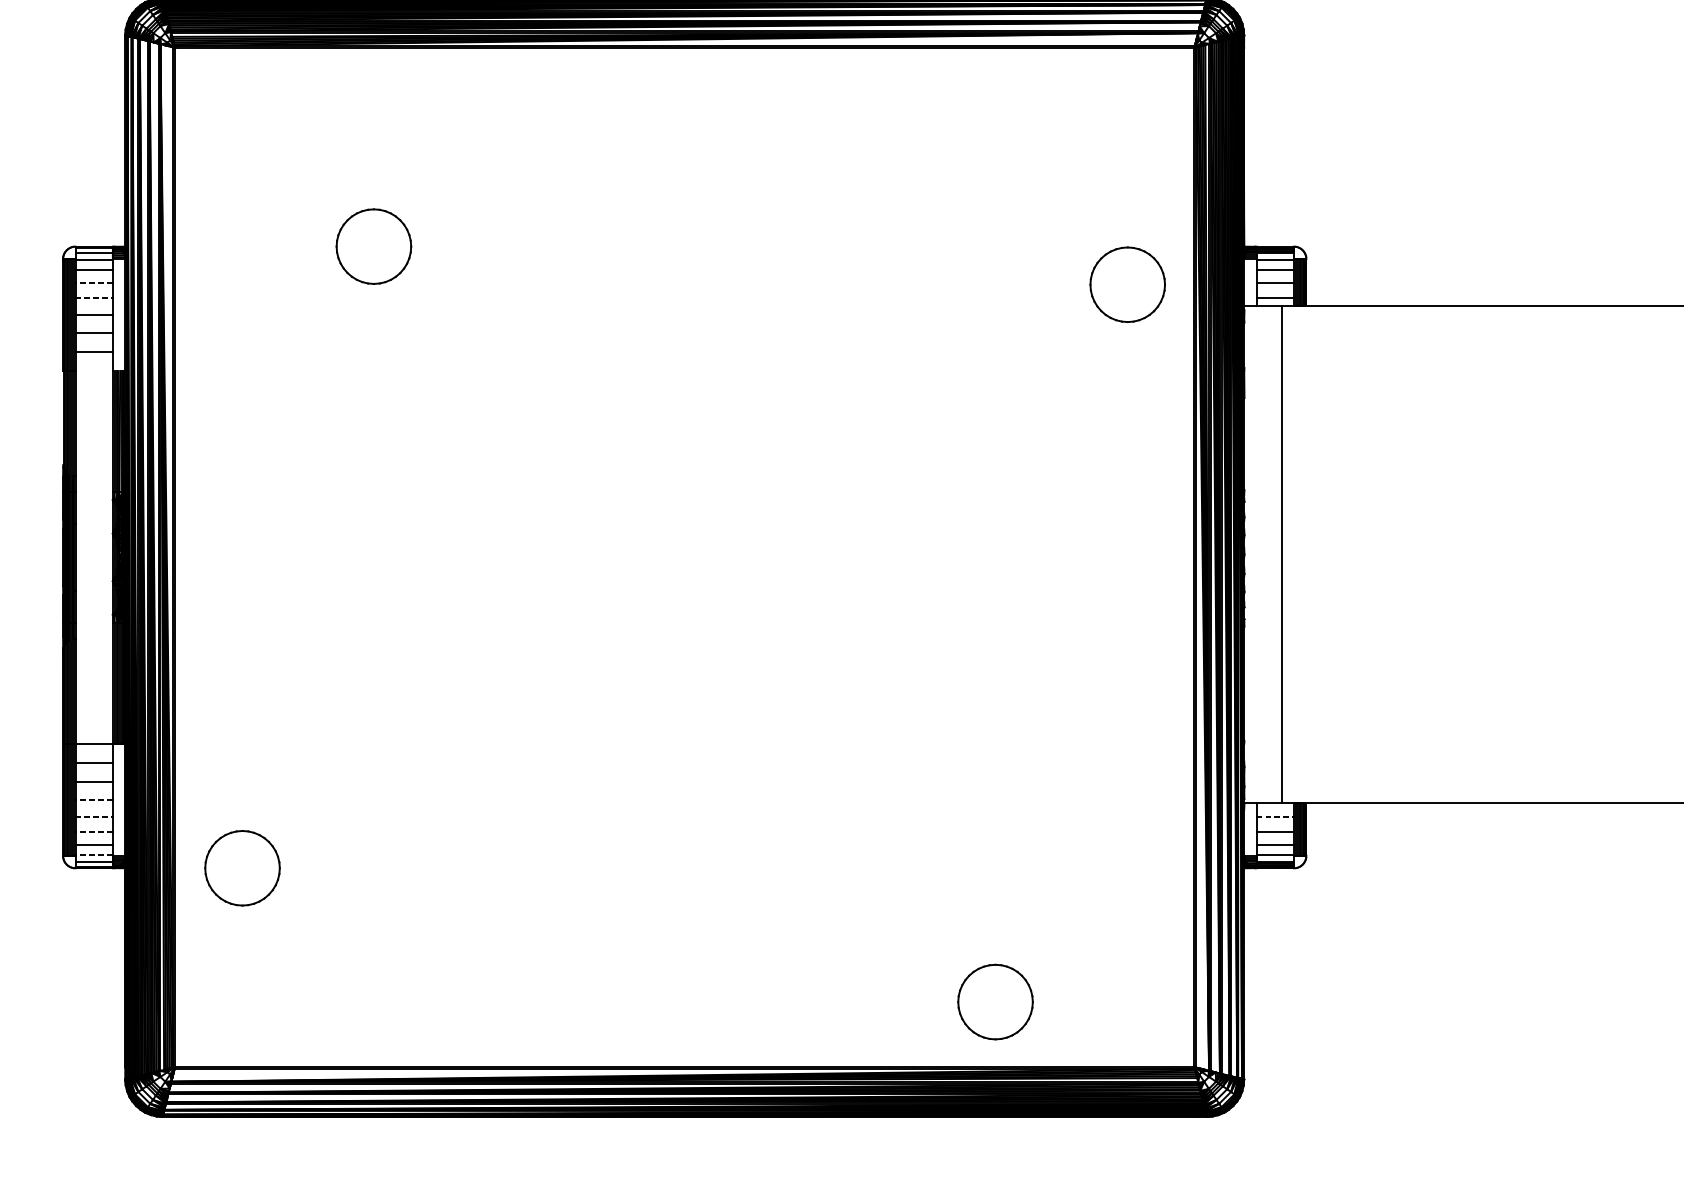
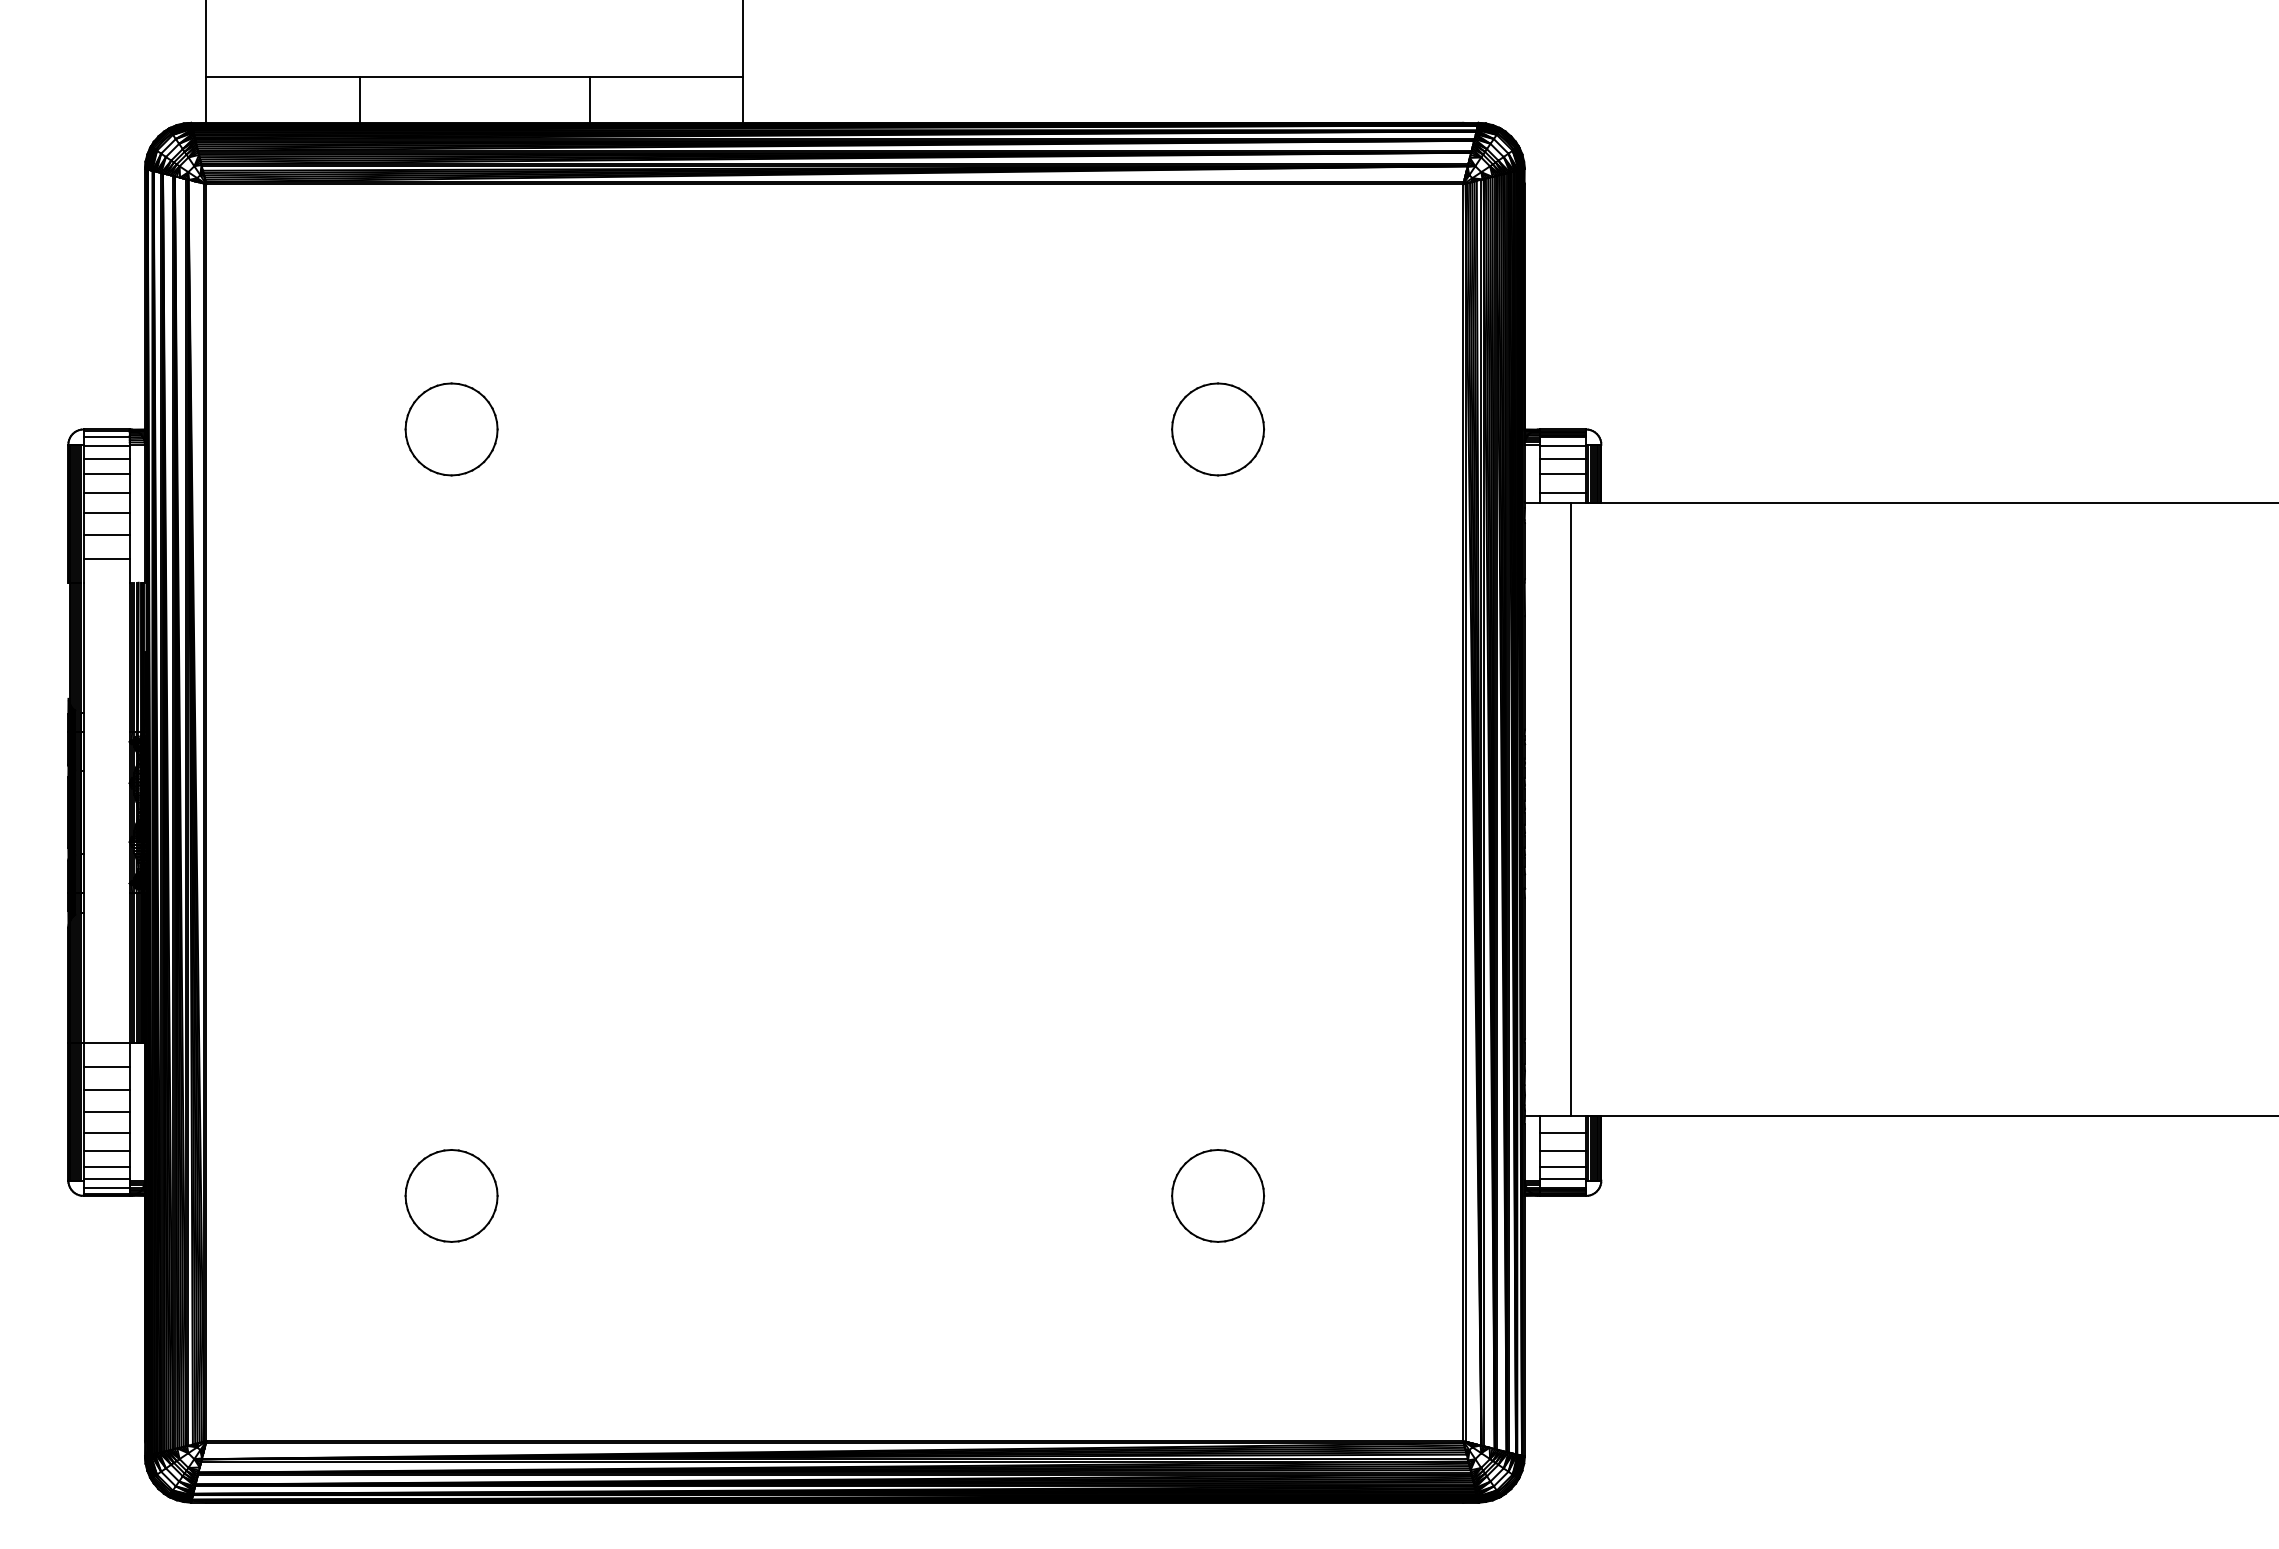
line: (94, 283) -> (106, 474), dashed -> solid
part: (1127, 284) -> (1217, 429), moved
line: (94, 297) -> (106, 492), dashed -> solid
line: (94, 800) -> (106, 1112), dashed -> solid
line: (94, 816) -> (106, 1132), dashed -> solid
line: (1275, 816) -> (1563, 1132), dashed -> solid
line: (94, 832) -> (106, 1151), dashed -> solid
line: (94, 854) -> (106, 1179), dashed -> solid
part: (242, 867) -> (451, 1195), moved
part: (995, 1001) -> (1217, 1195), moved

